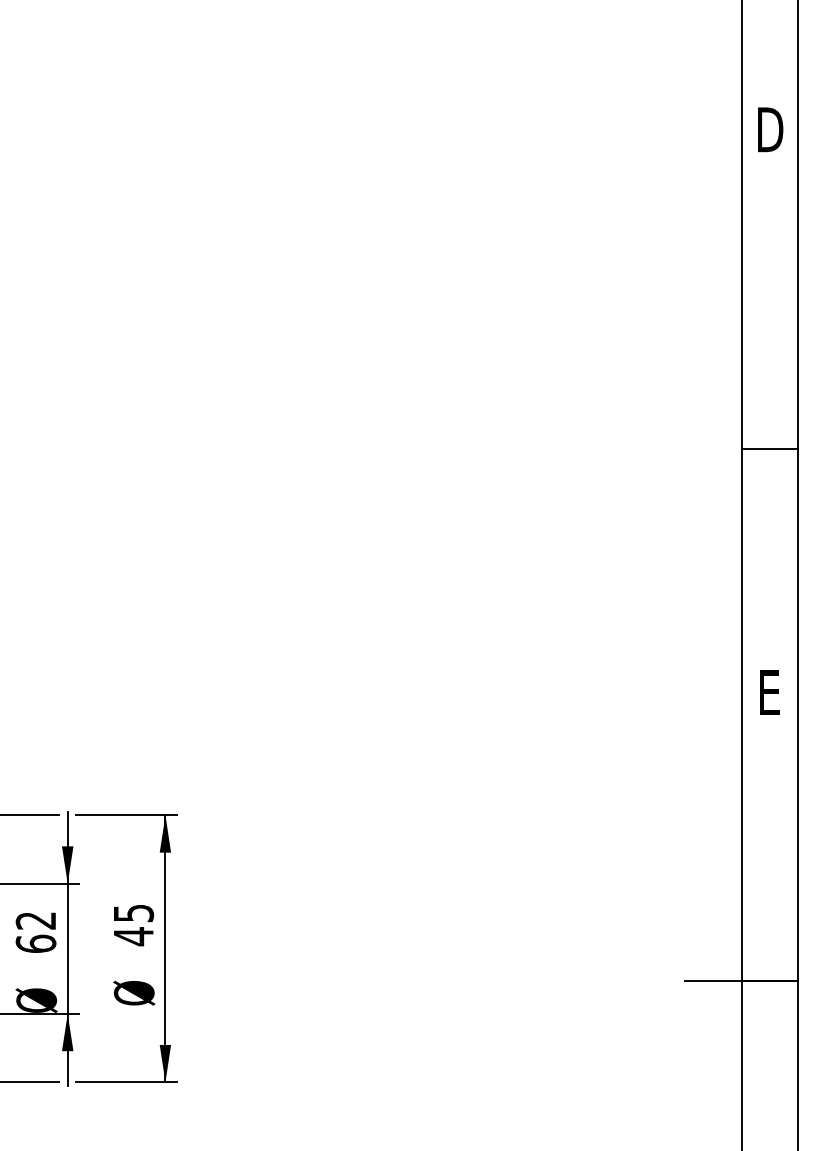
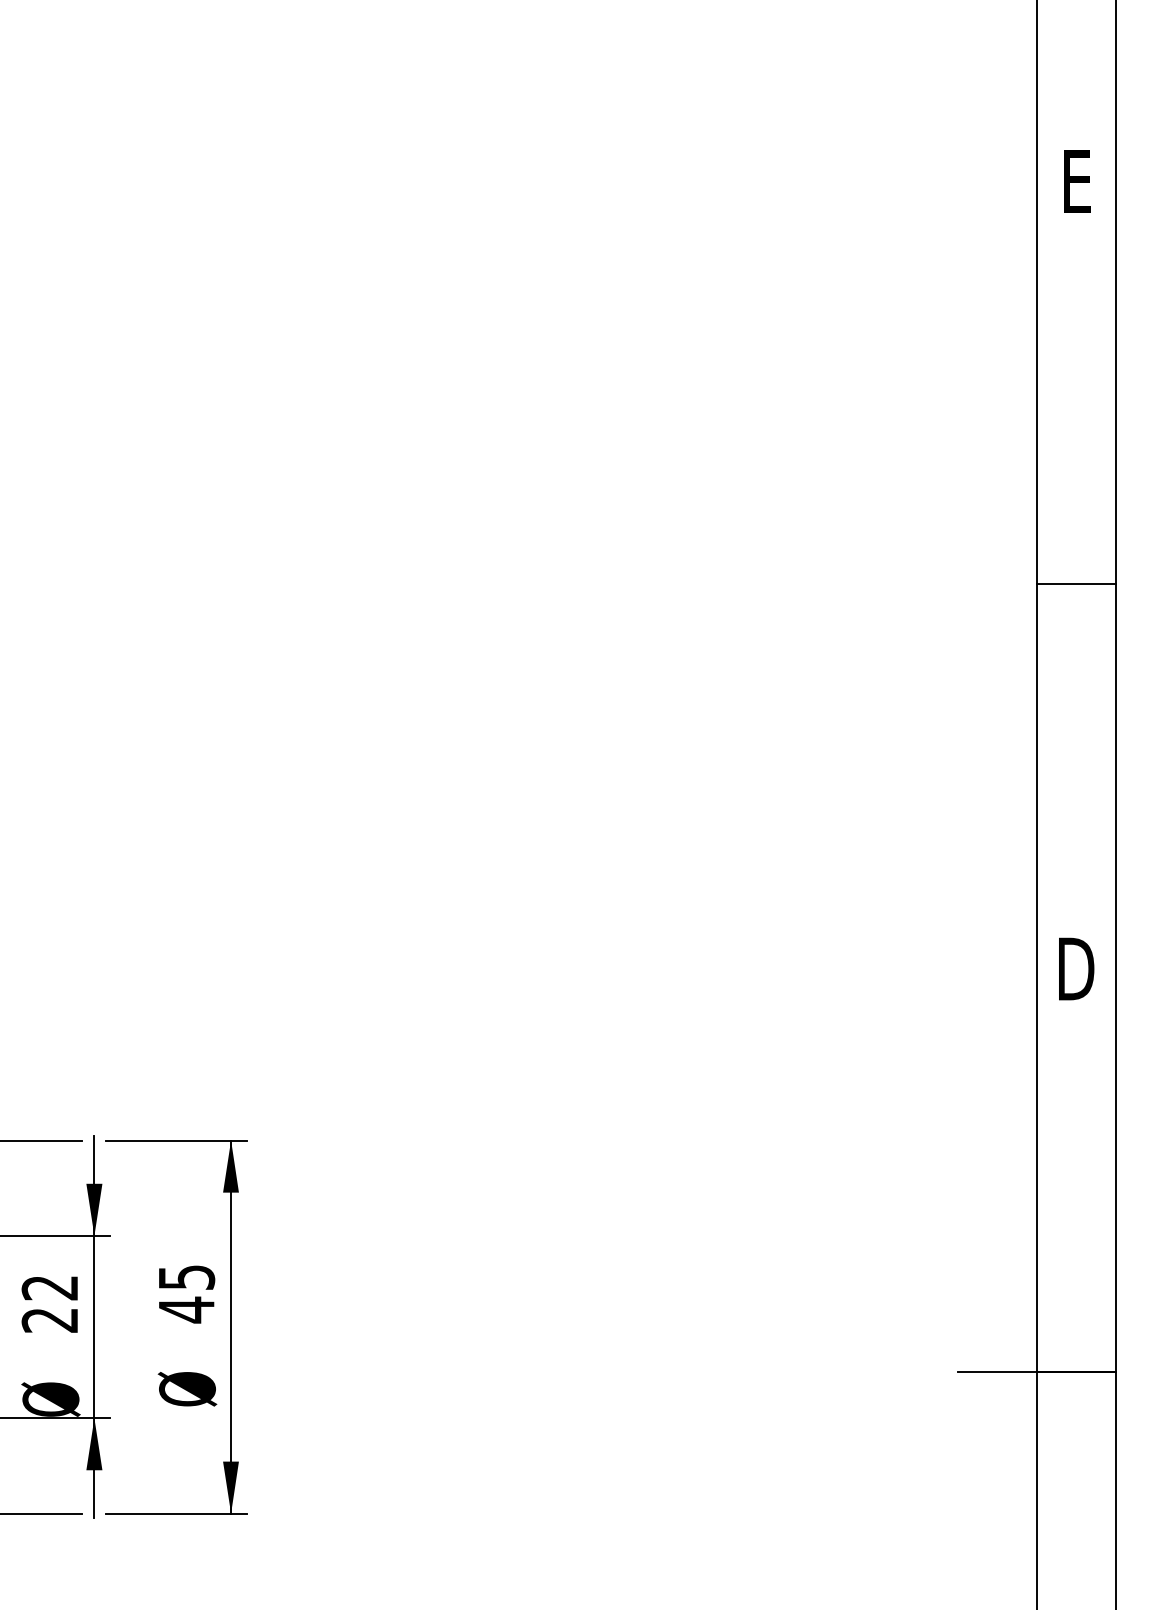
text: (770, 129) -> (1077, 181), D -> E
line: (769, 448) -> (1075, 584), moved
text: (769, 692) -> (1076, 968), E -> D
text: (35, 943) -> (49, 1319), 62 -> 22

